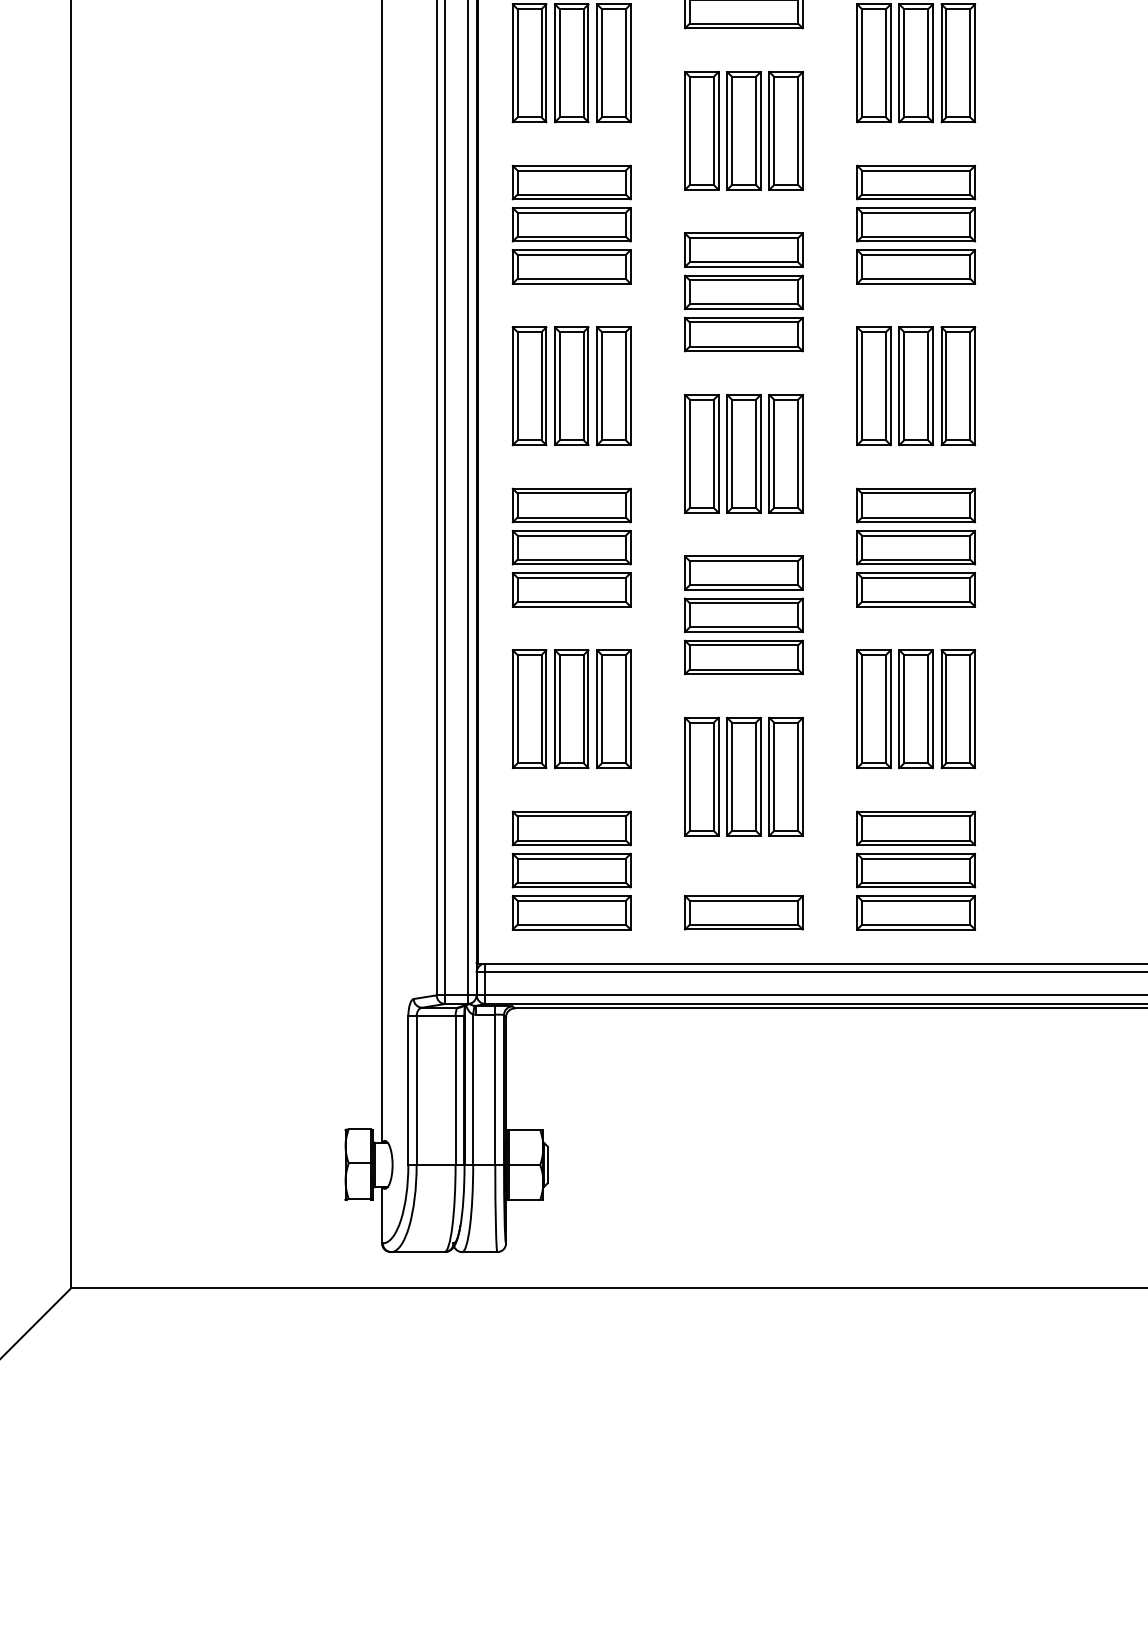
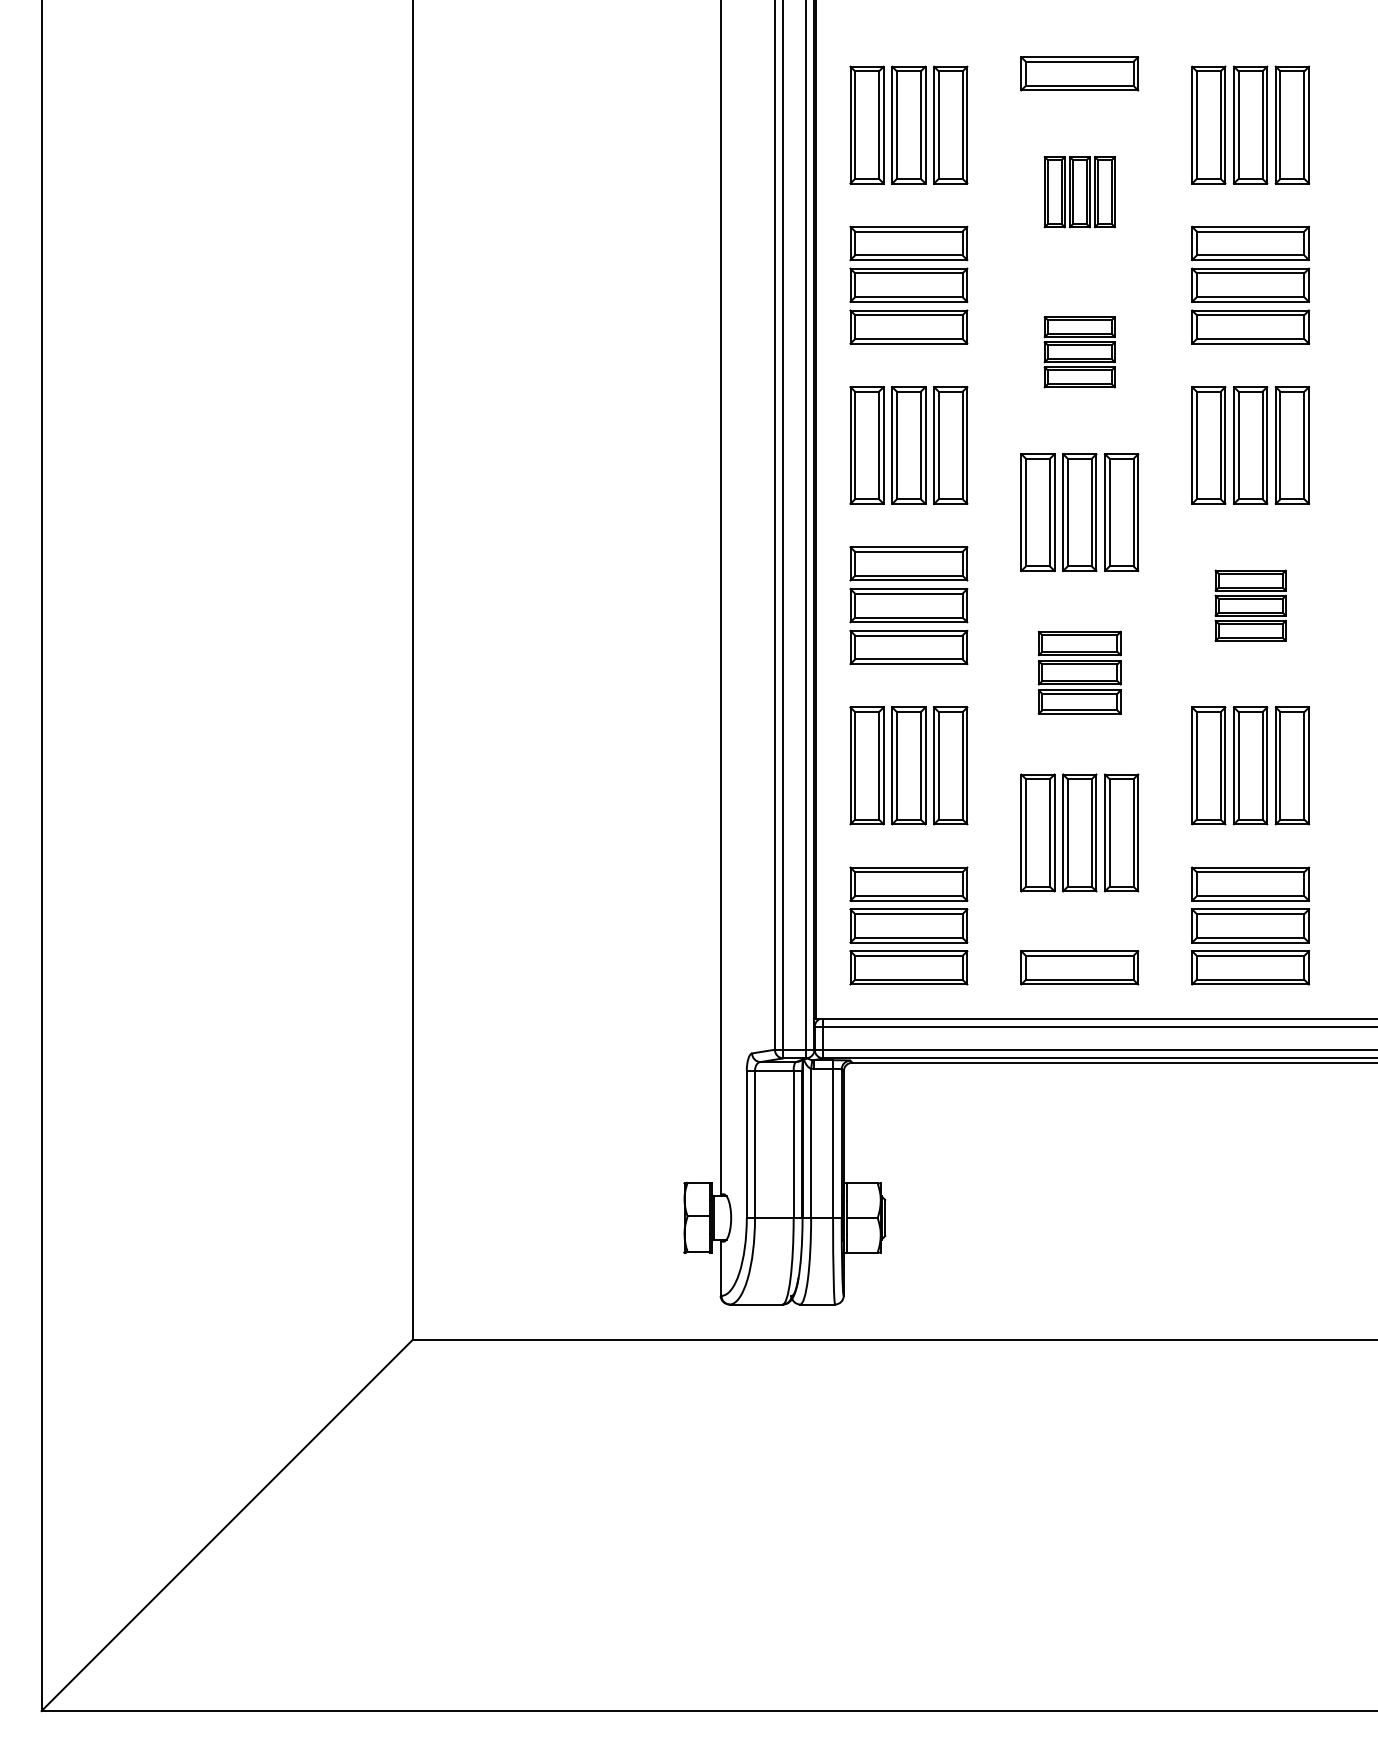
part: (743, 130) -> (1079, 191), size x0.6
part: (743, 291) -> (1079, 351), size x0.6
part: (916, 547) -> (1250, 605), size x0.6
part: (743, 615) -> (1079, 672), size x0.7

